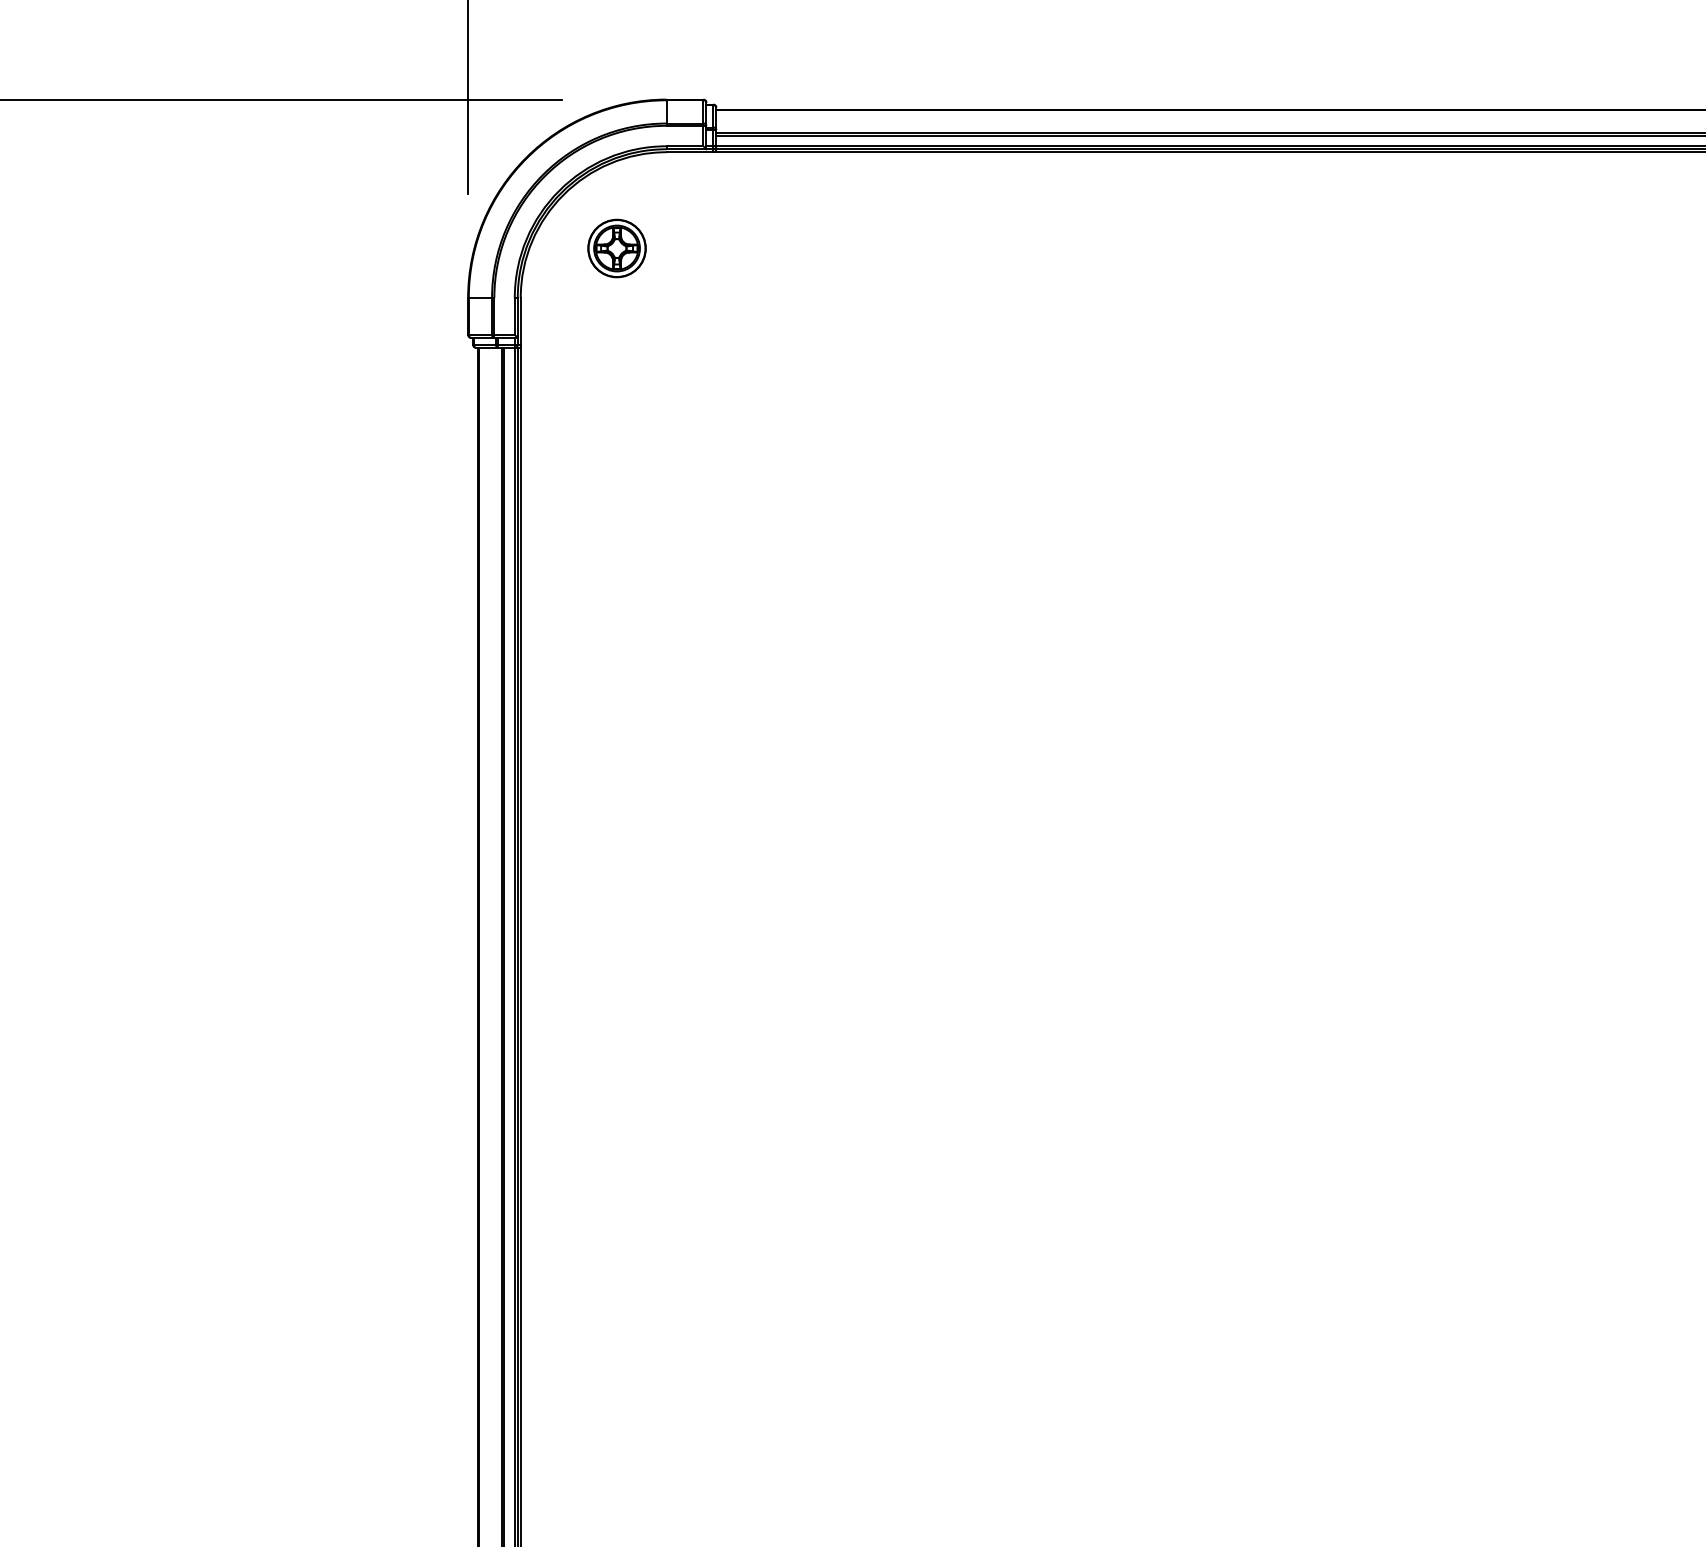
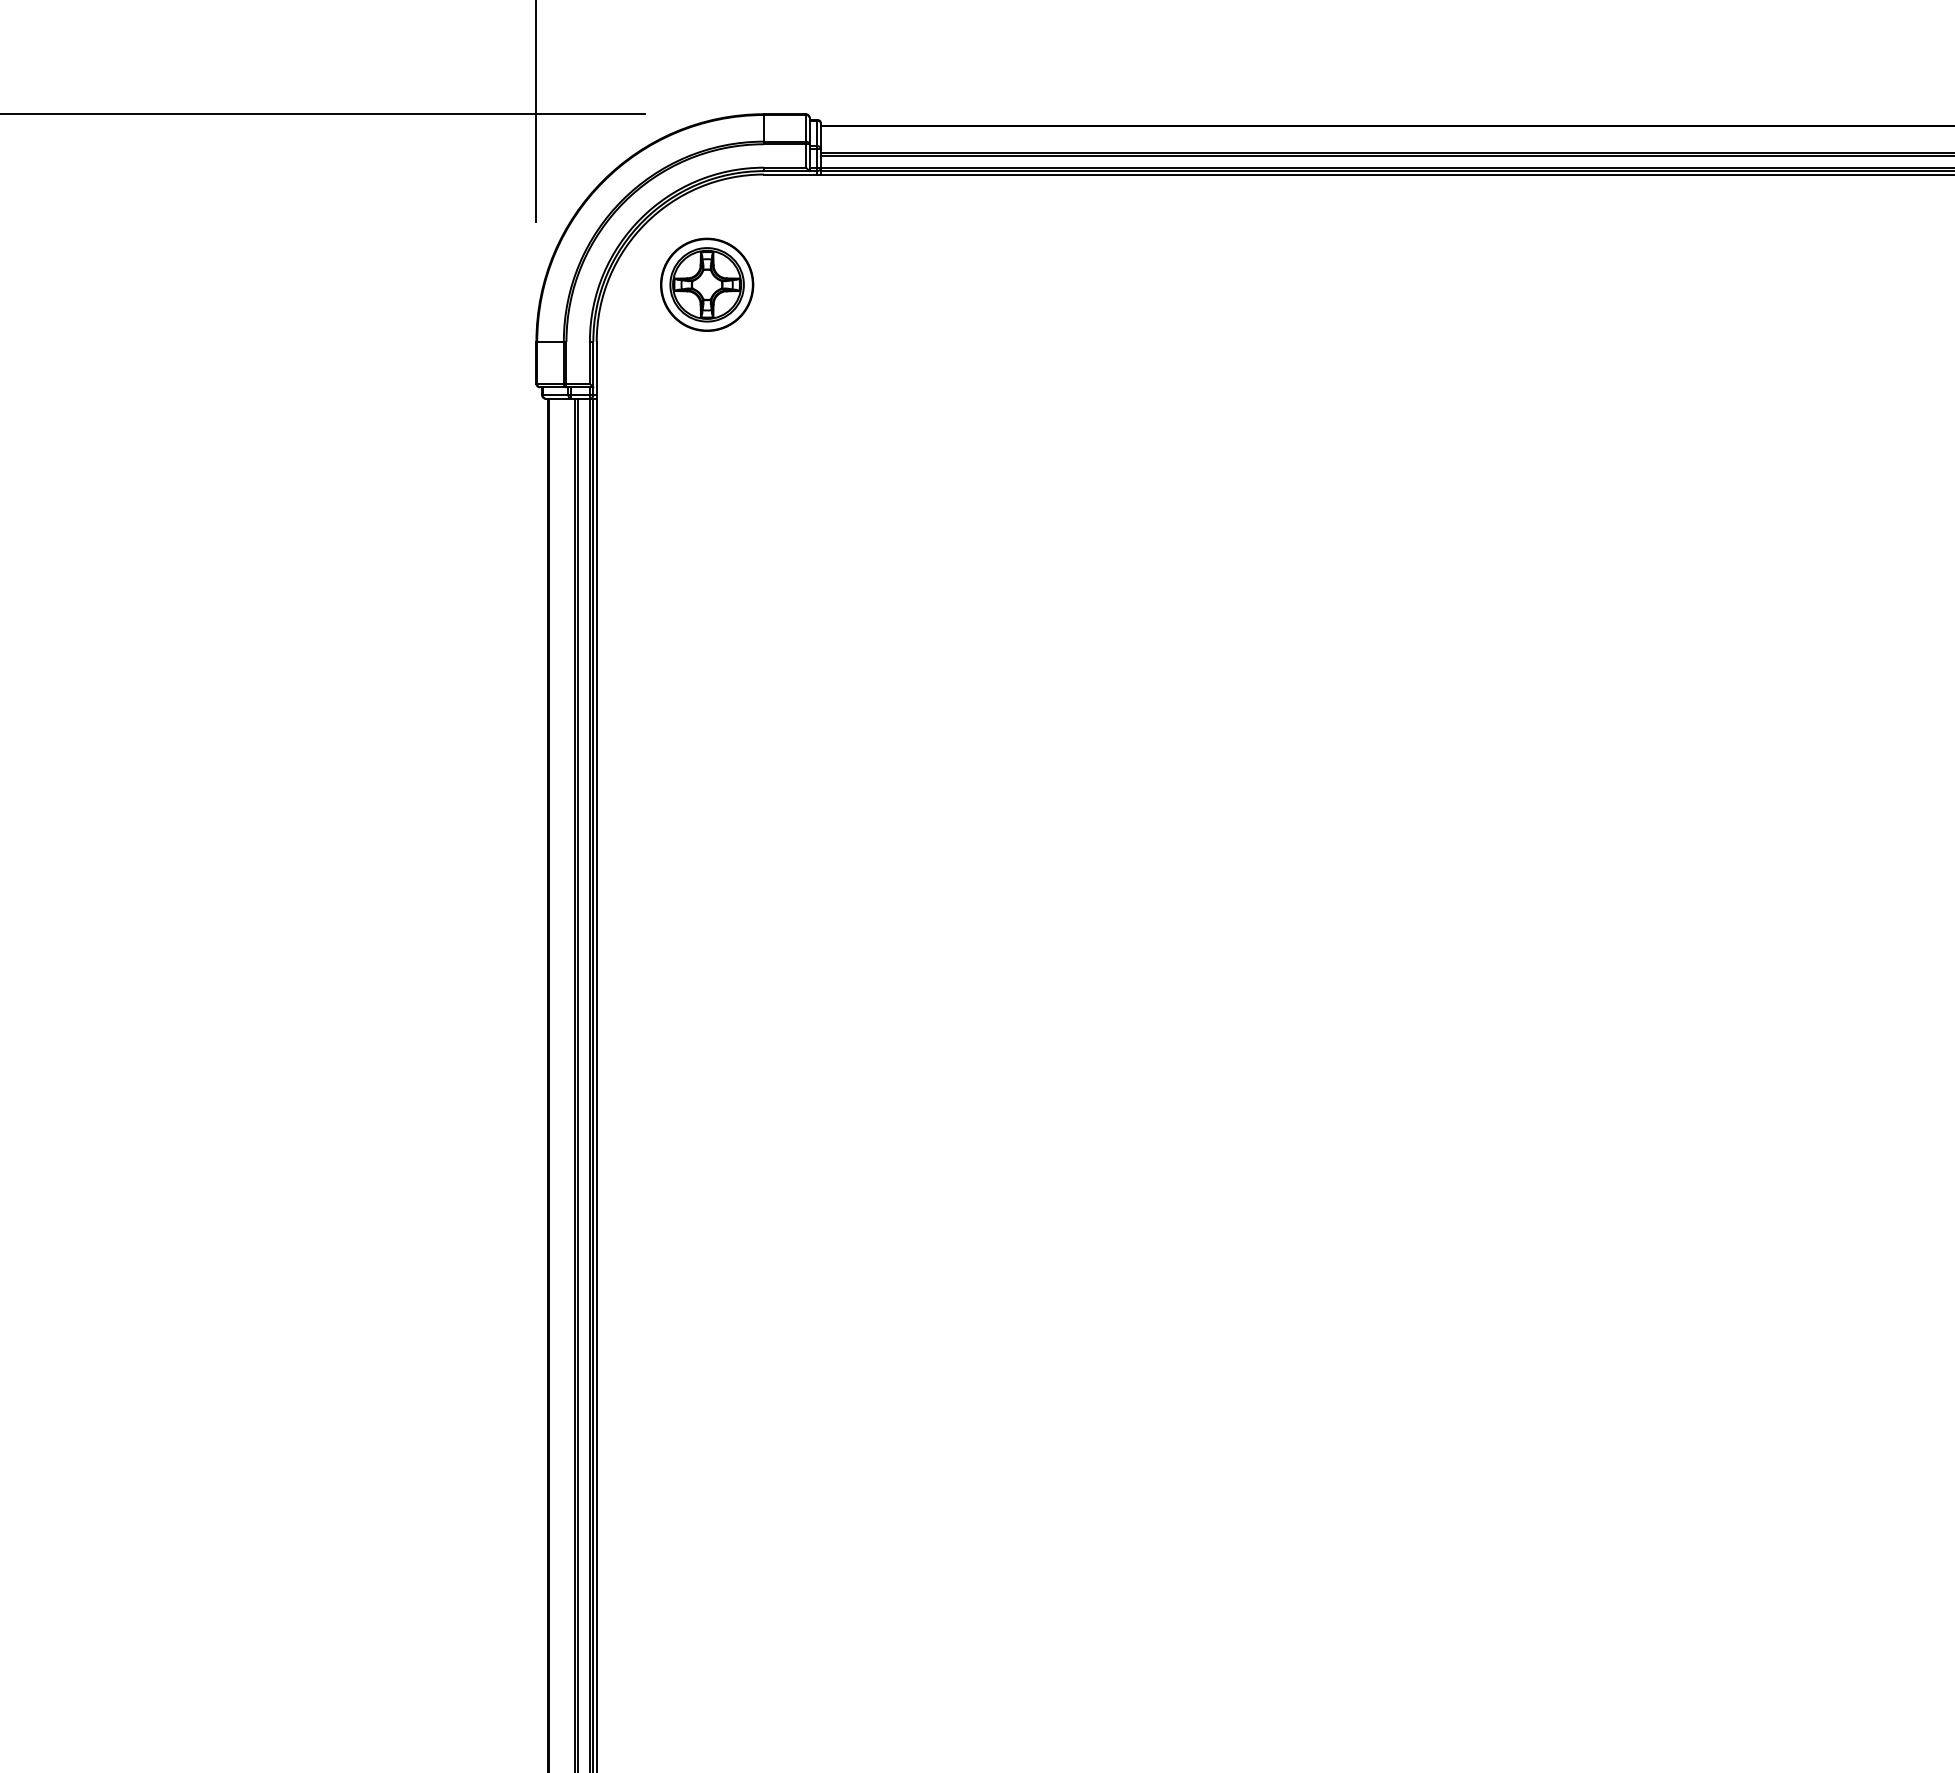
part: (616, 248) -> (706, 284), size x1.4

